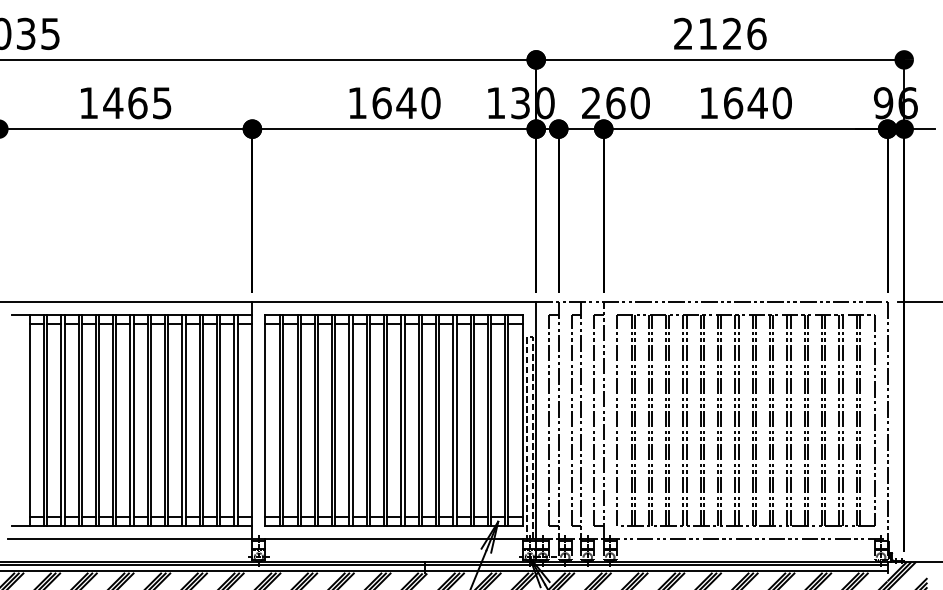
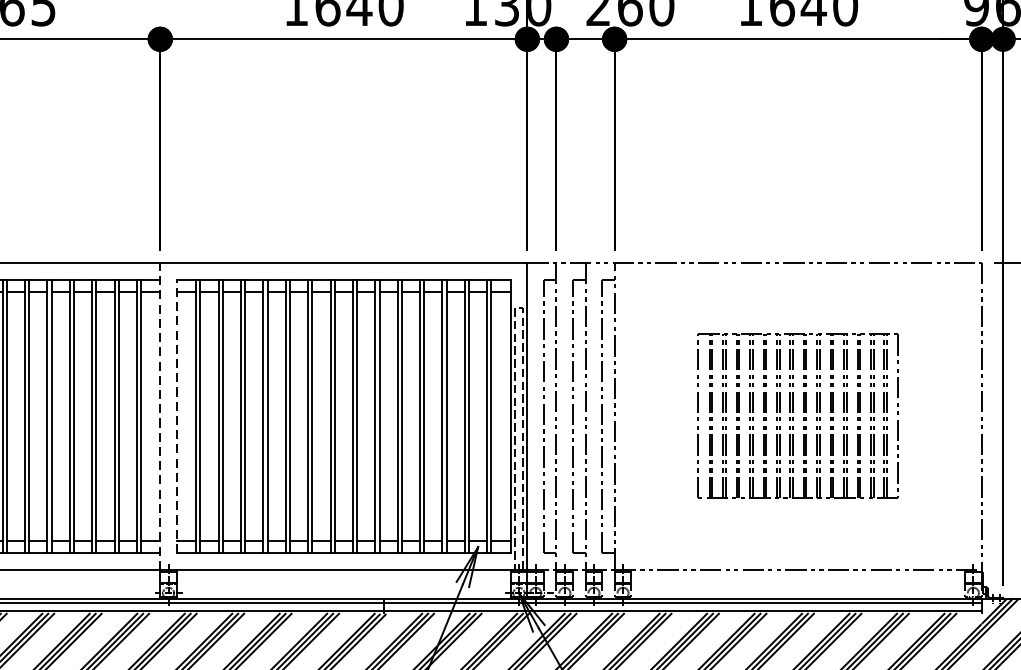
line: (252, 420) -> (160, 416), solid -> dashed
line: (265, 420) -> (177, 416), solid -> dashed
part: (745, 420) -> (797, 416), size x0.6

